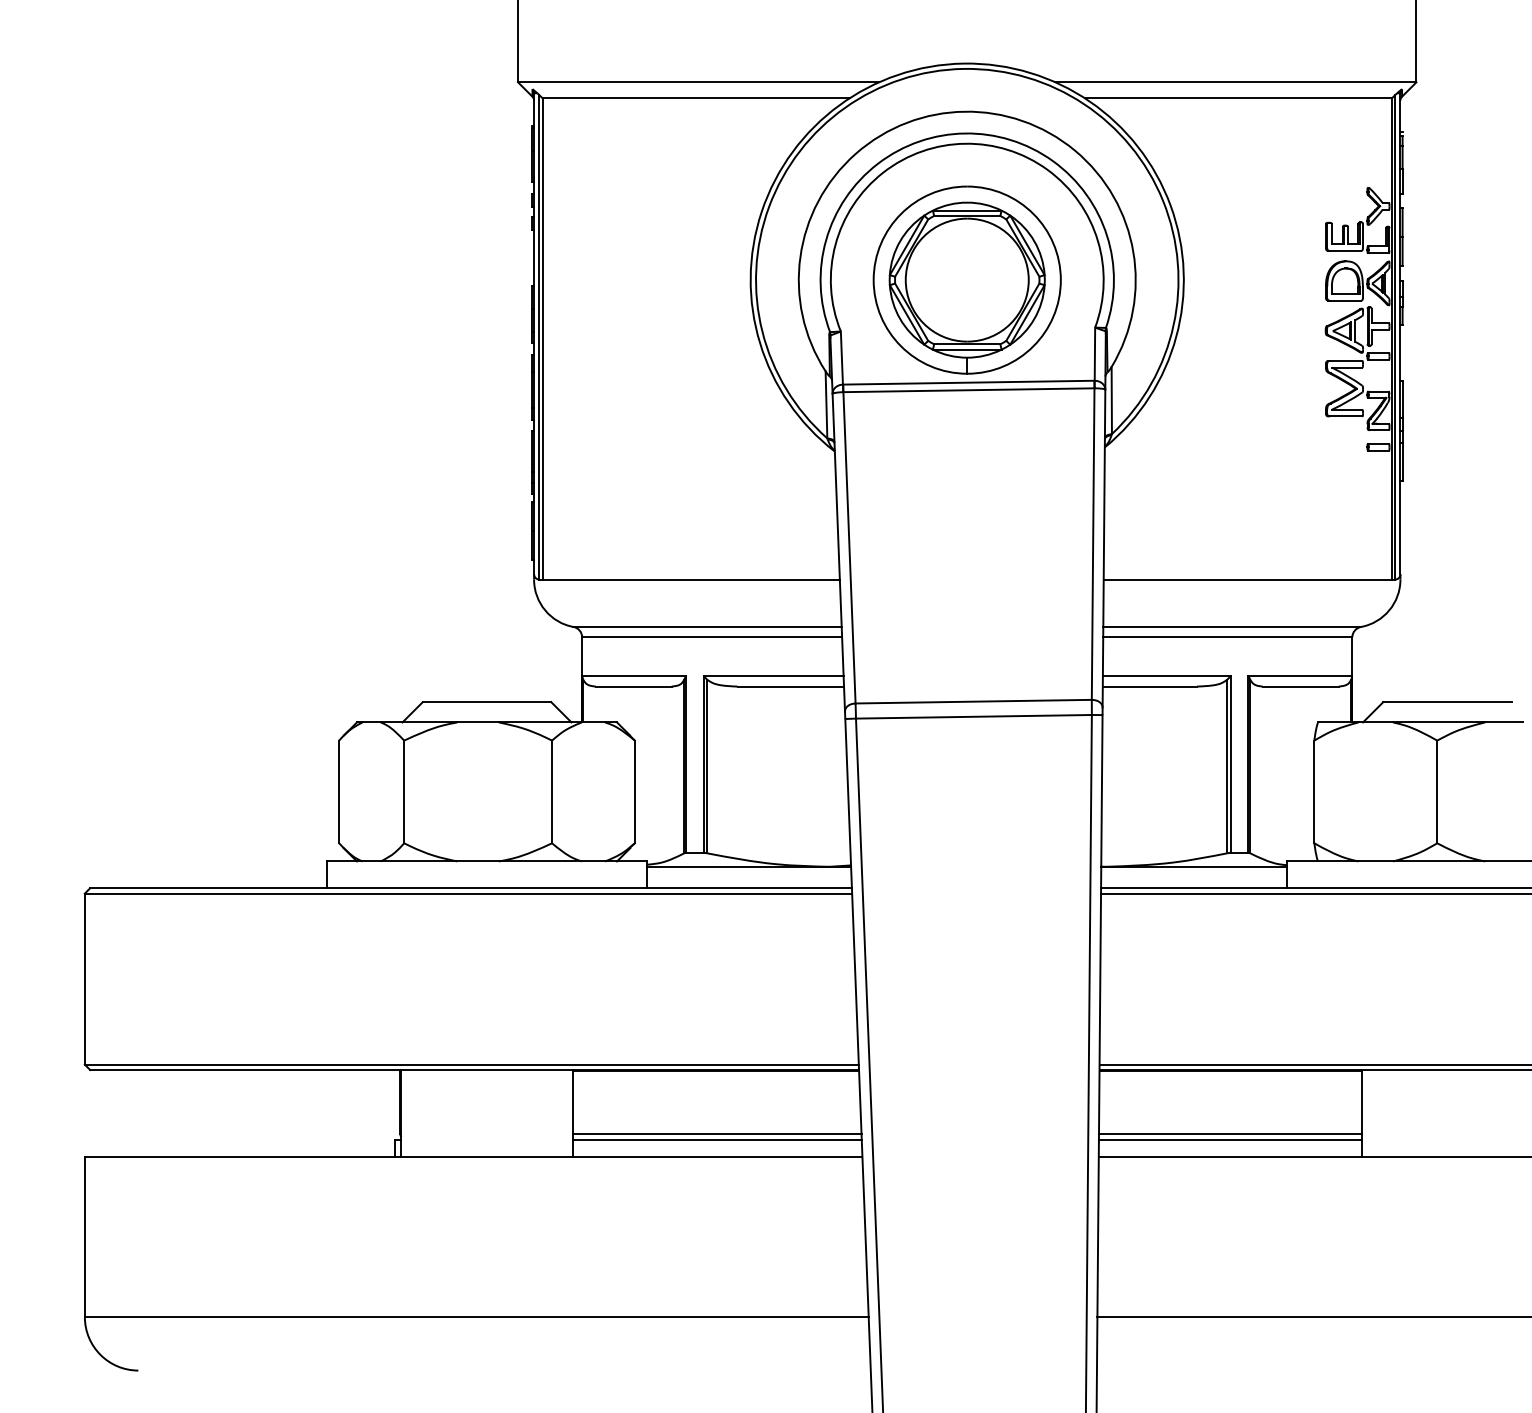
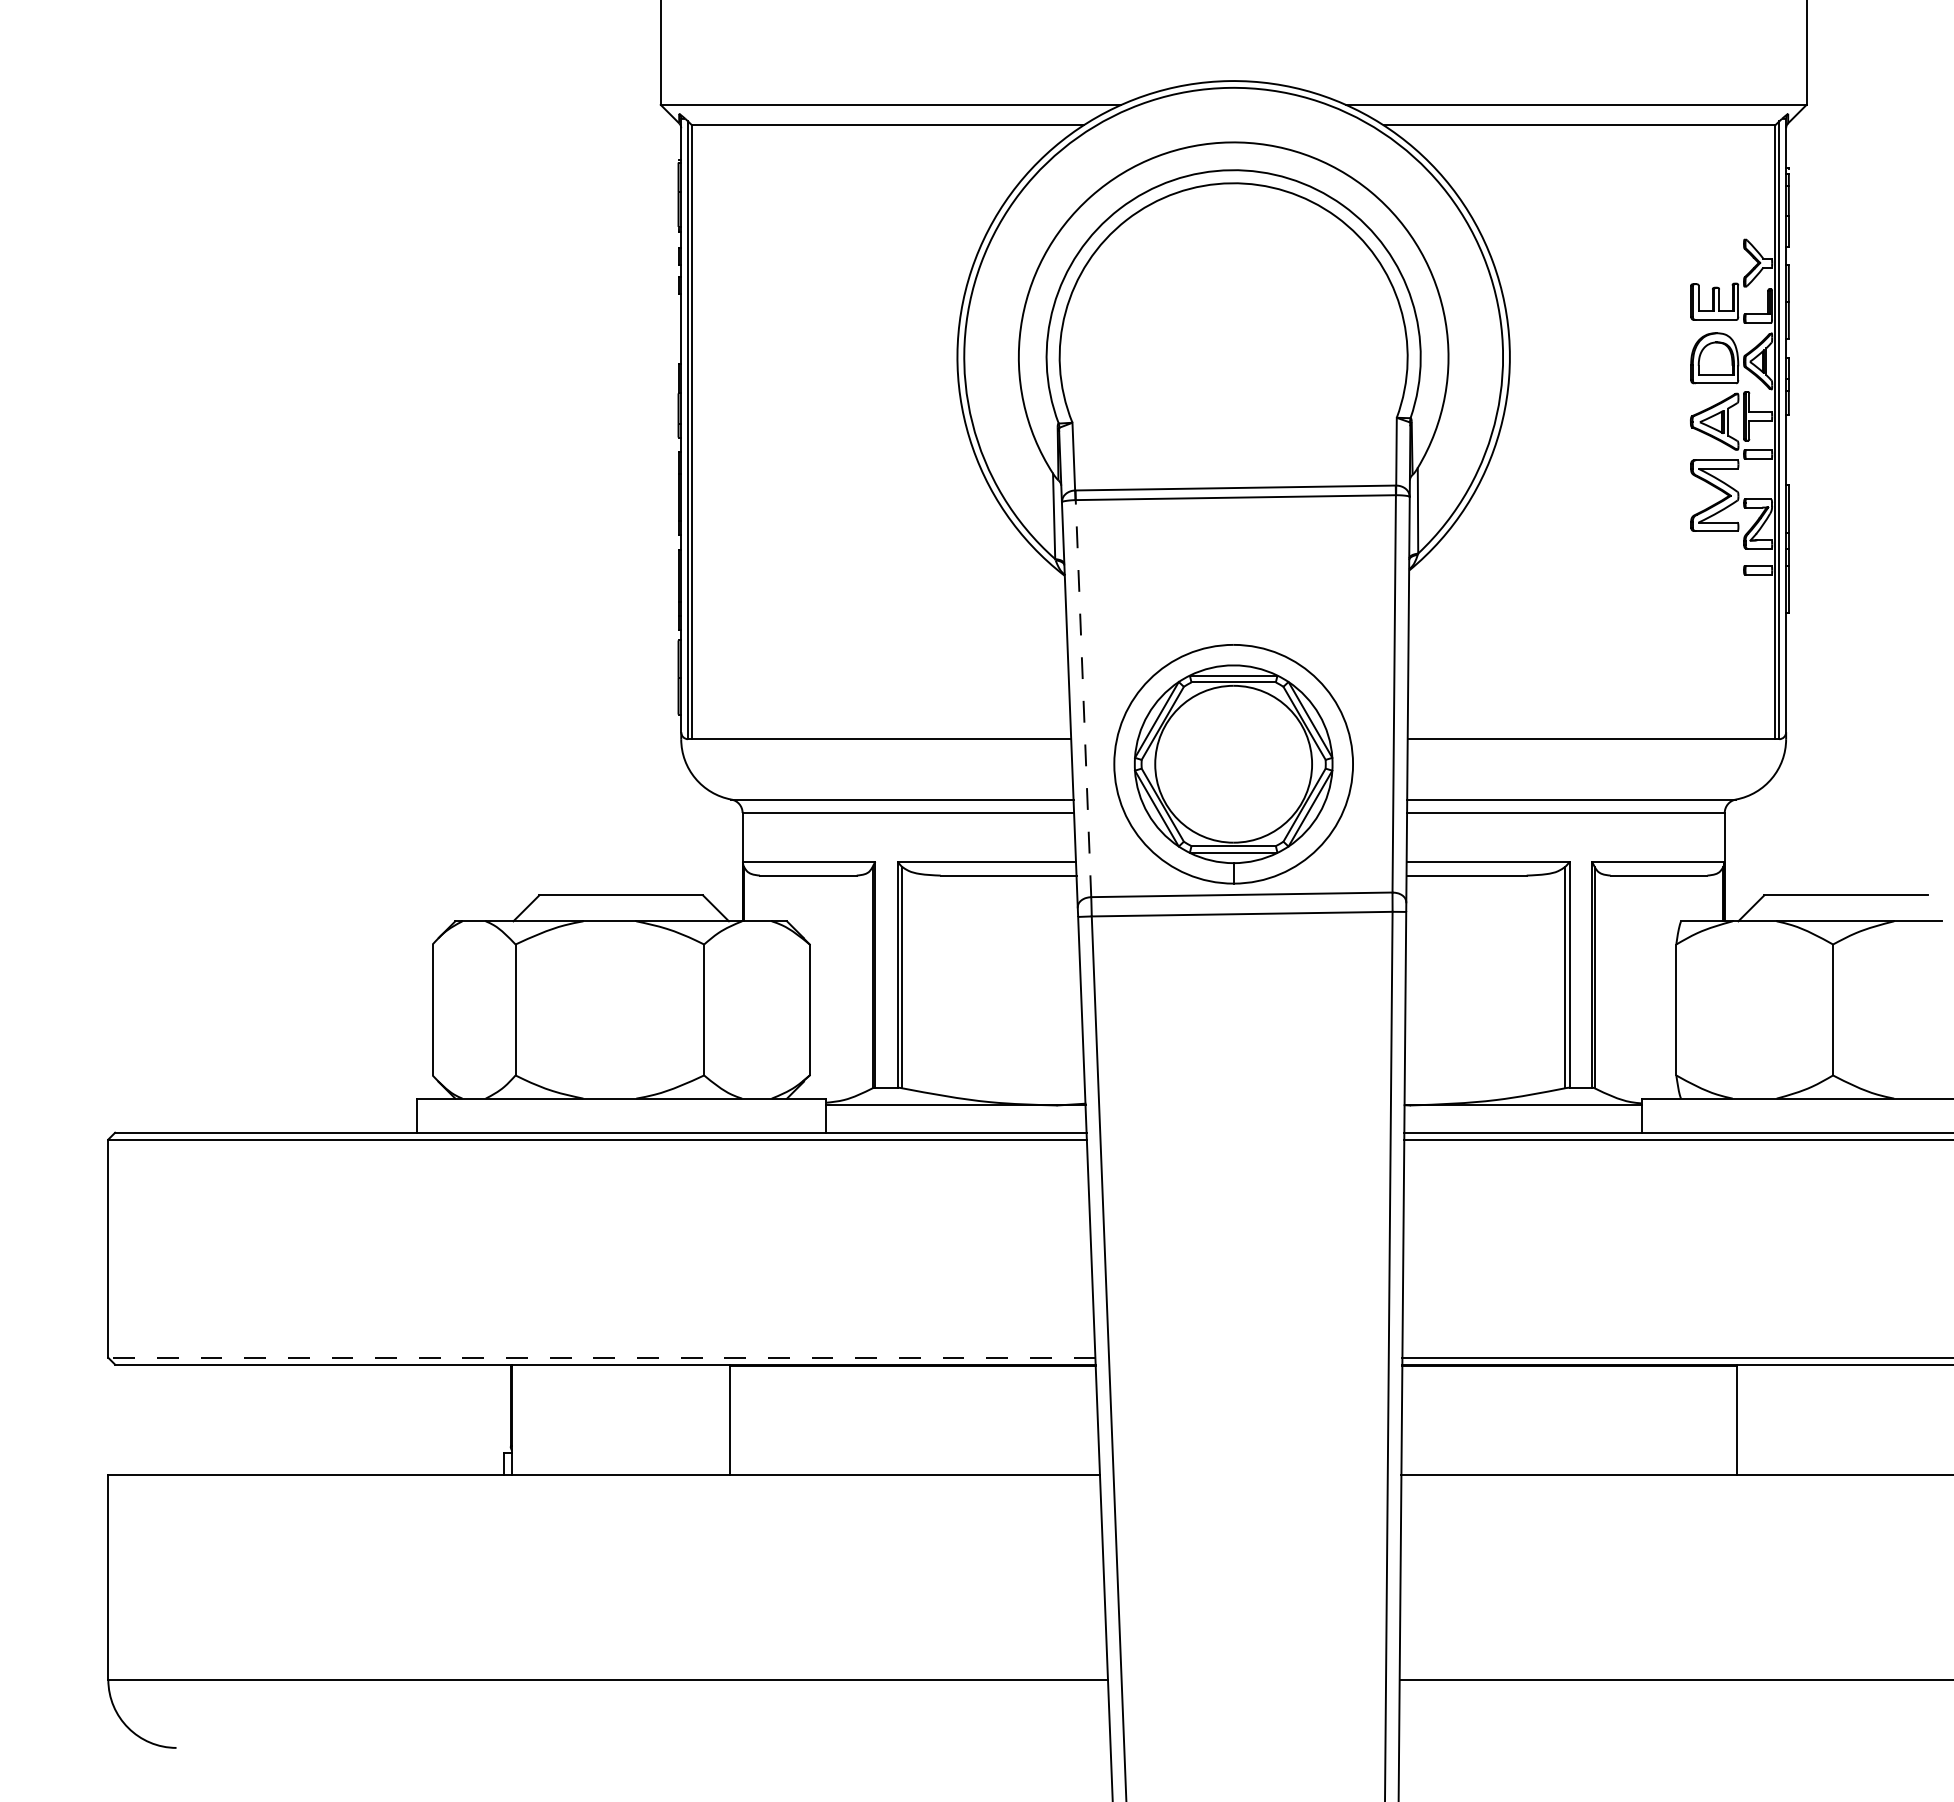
part: (967, 280) -> (1233, 764), moved
line: (849, 547) -> (1083, 698), solid -> dashed
line: (471, 1064) -> (601, 1357), solid -> dashed
line: (716, 1134) -> (914, 1446), removed
line: (1230, 1134) -> (1569, 1446), removed
line: (716, 1139) -> (914, 1453), removed
line: (1230, 1139) -> (1569, 1453), removed

